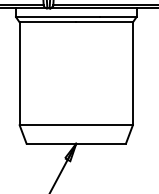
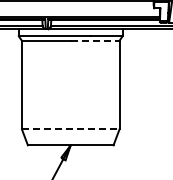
line: (105, 22) -> (95, 40), solid -> dashed
line: (76, 125) -> (70, 129), solid -> dashed

